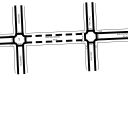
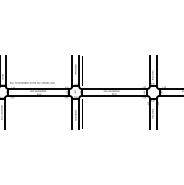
line: (55, 35) -> (114, 89), dashed -> solid
line: (55, 40) -> (114, 95), dashed -> solid

